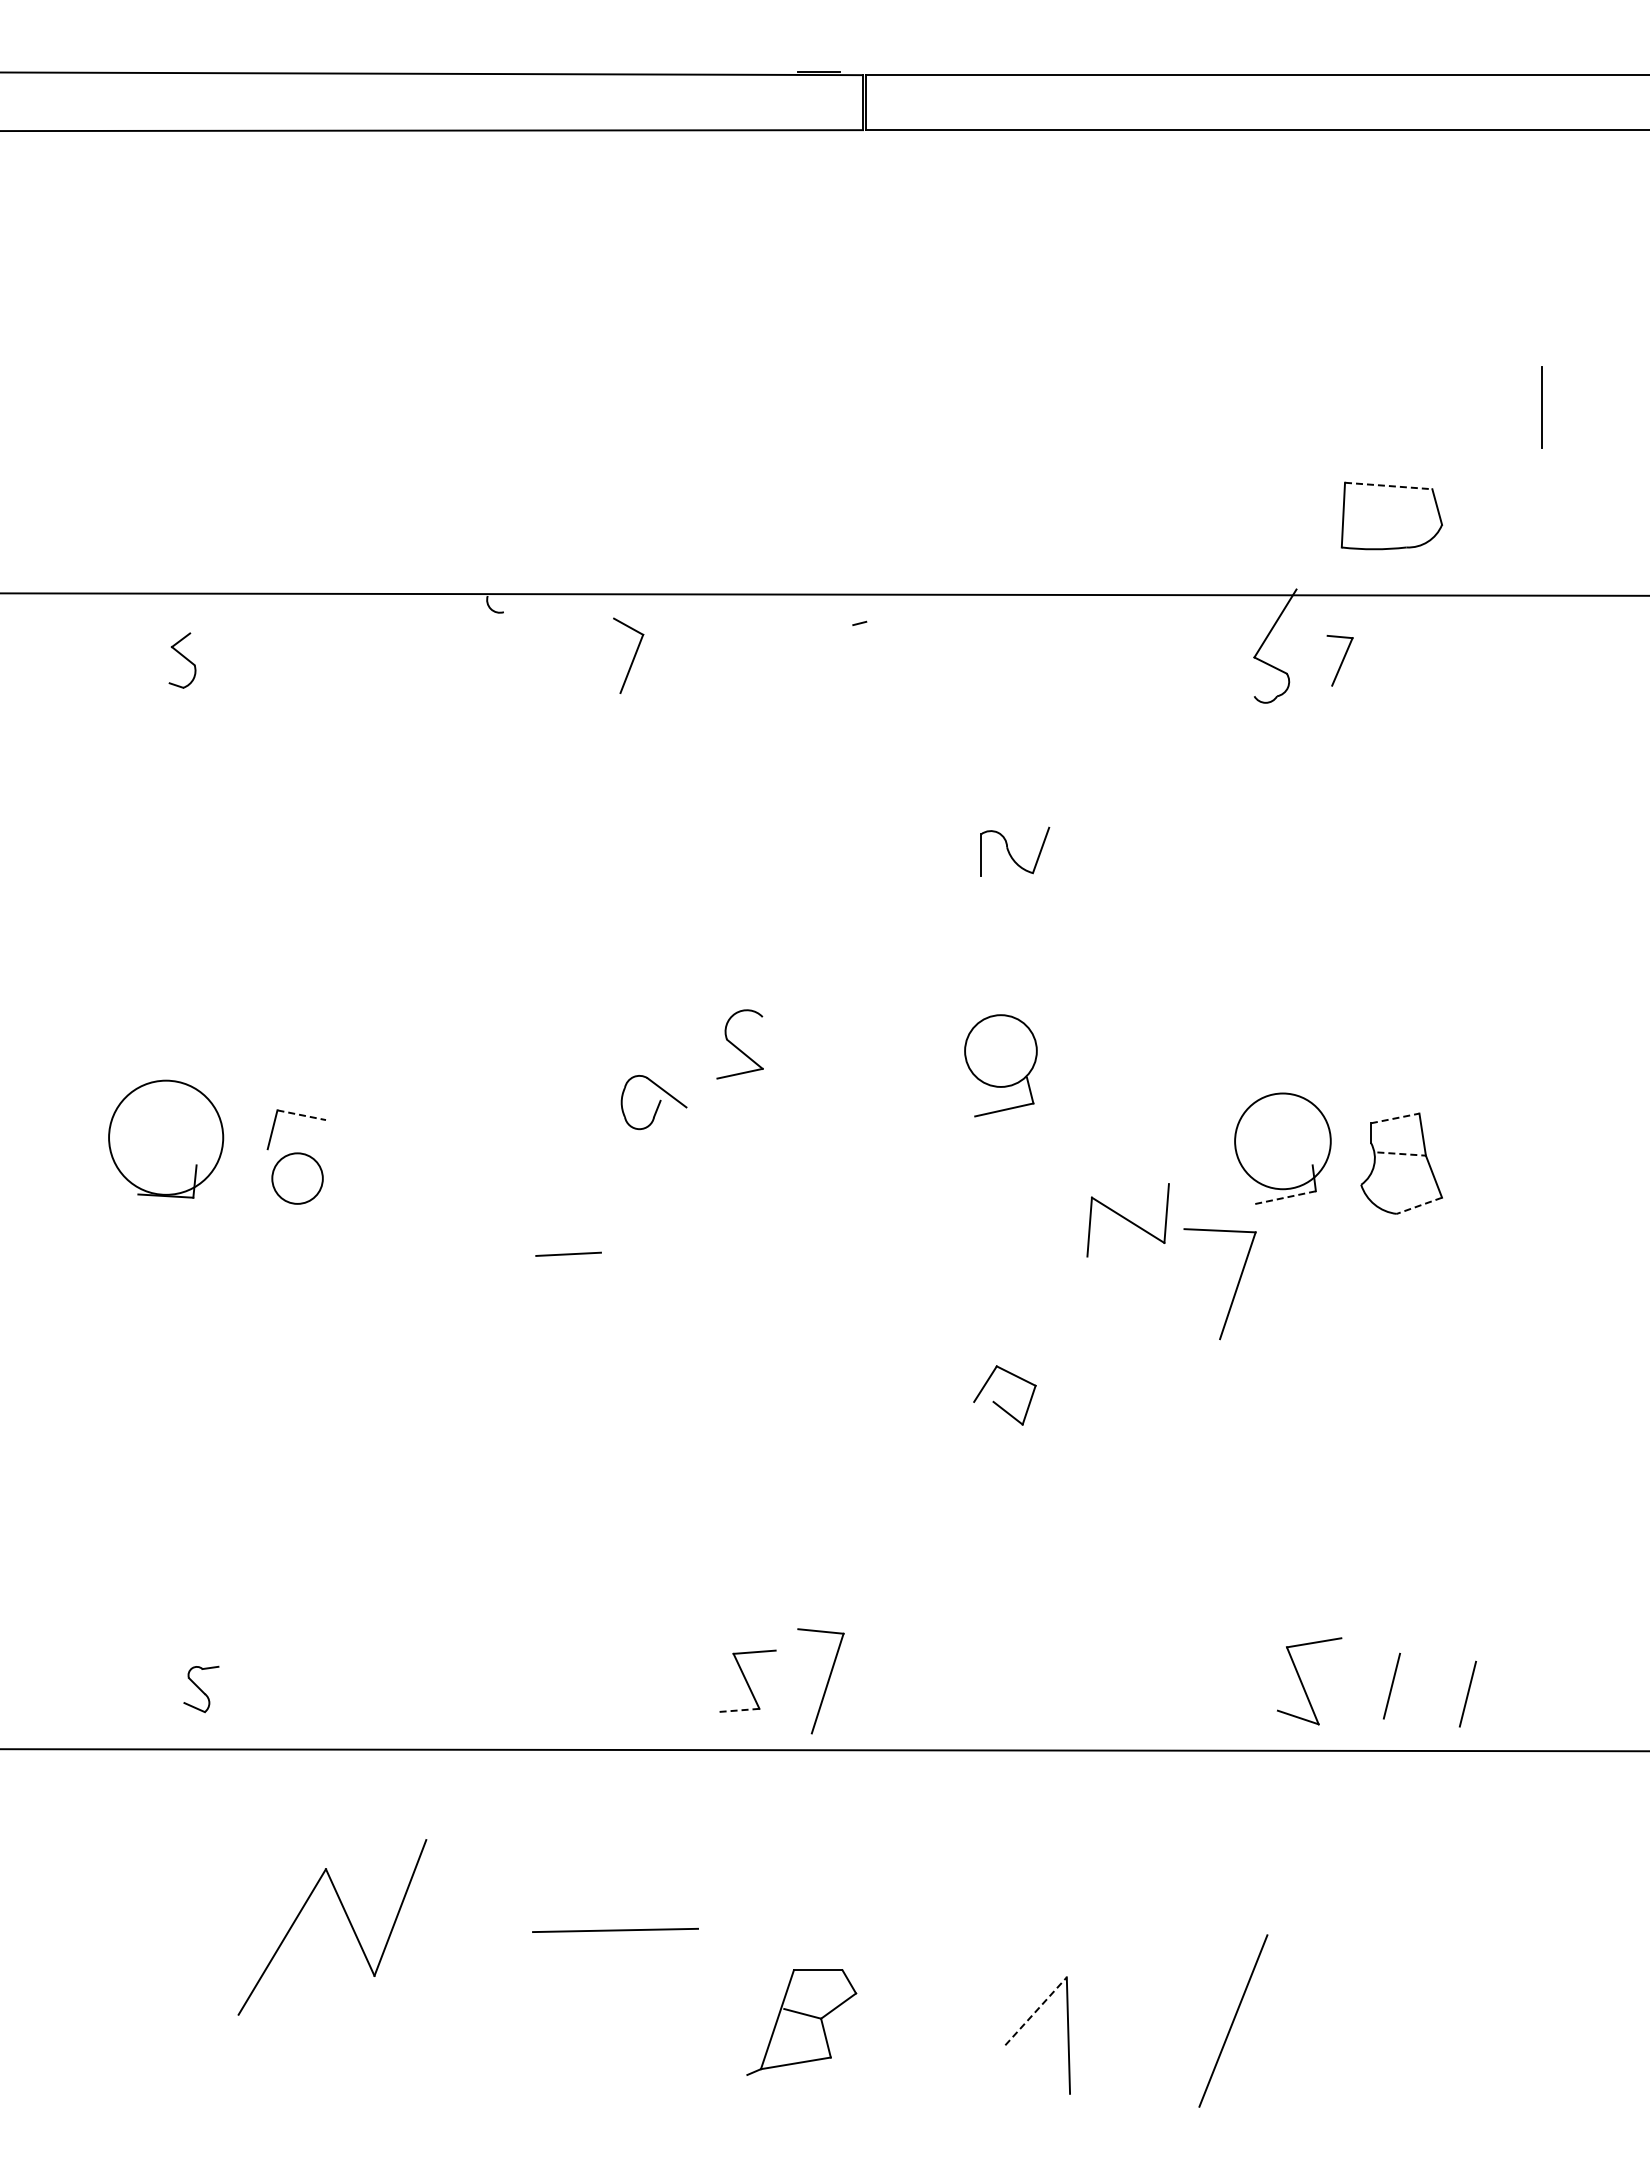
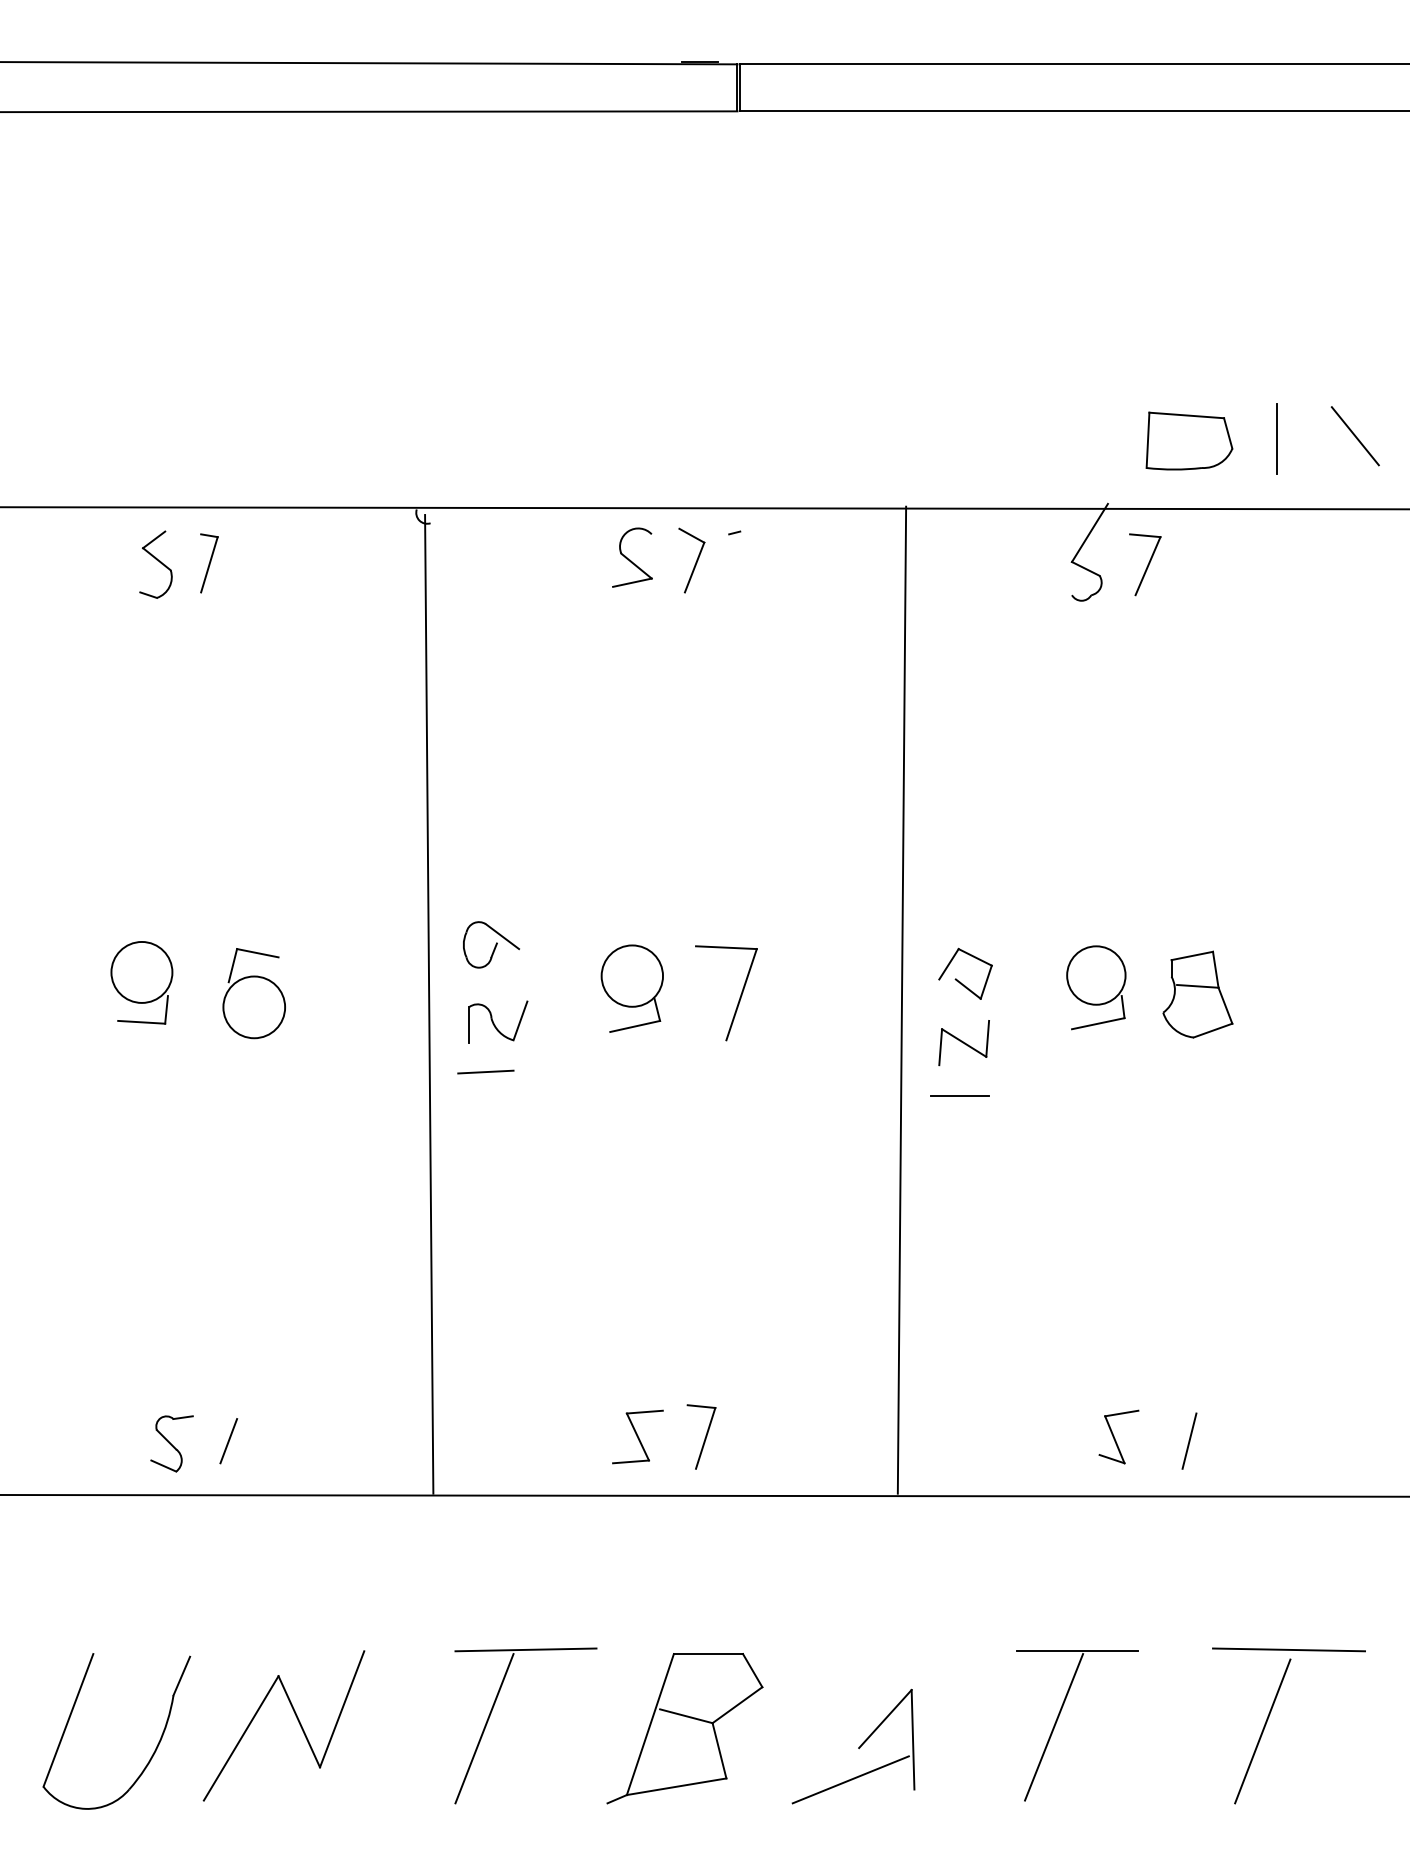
line: (1541, 407) -> (1276, 438), moved
line: (1388, 486) -> (1186, 415), dashed -> solid
line: (1585, 510) -> (1354, 436), added
part: (628, 655) -> (691, 560), moved
part: (244, 658) -> (208, 562), added
part: (182, 660) -> (155, 564), size x1.43
part: (1339, 660) -> (1144, 564), size x1.43
part: (1015, 851) -> (498, 1021), moved
part: (739, 1044) -> (631, 557), moved
part: (1000, 1065) -> (631, 988), moved
part: (653, 1102) -> (490, 944), moved
line: (301, 1115) -> (257, 953), dashed -> solid
line: (1395, 1118) -> (1192, 956), dashed -> solid
circle: (165, 1137) -> (141, 972), size x0.62
circle: (1282, 1141) -> (1095, 975), size x0.71
line: (1402, 1154) -> (1198, 986), dashed -> solid
line: (1055, 1169) -> (901, 999), added
line: (502, 1174) -> (429, 1003), added
circle: (297, 1178) -> (254, 1007), size x1.43
line: (1284, 1197) -> (1097, 1023), dashed -> solid
line: (1418, 1205) -> (1212, 1030), dashed -> solid
part: (1128, 1220) -> (964, 1043), size x0.71
line: (1123, 1281) -> (960, 1095), added
part: (1235, 1289) -> (739, 997), moved
part: (997, 1403) -> (959, 980), moved
part: (820, 1681) -> (701, 1437), size x0.71
part: (1308, 1681) -> (1118, 1437), size x0.71
line: (267, 1686) -> (228, 1441), added
part: (201, 1689) -> (172, 1443), size x1.43
line: (1467, 1693) -> (1254, 1447), removed
line: (737, 1710) -> (630, 1461), dashed -> solid
part: (347, 1919) -> (296, 1719), moved
line: (1508, 1930) -> (1289, 1649), added
line: (1260, 1932) -> (1077, 1651), added
line: (1036, 2011) -> (885, 1719), dashed -> solid
line: (566, 2022) -> (484, 1728), added
part: (801, 2022) -> (684, 1728), size x1.67
line: (1477, 2025) -> (1262, 1731), added
part: (182, 2044) -> (155, 1747), added
line: (995, 2082) -> (850, 1779), added

